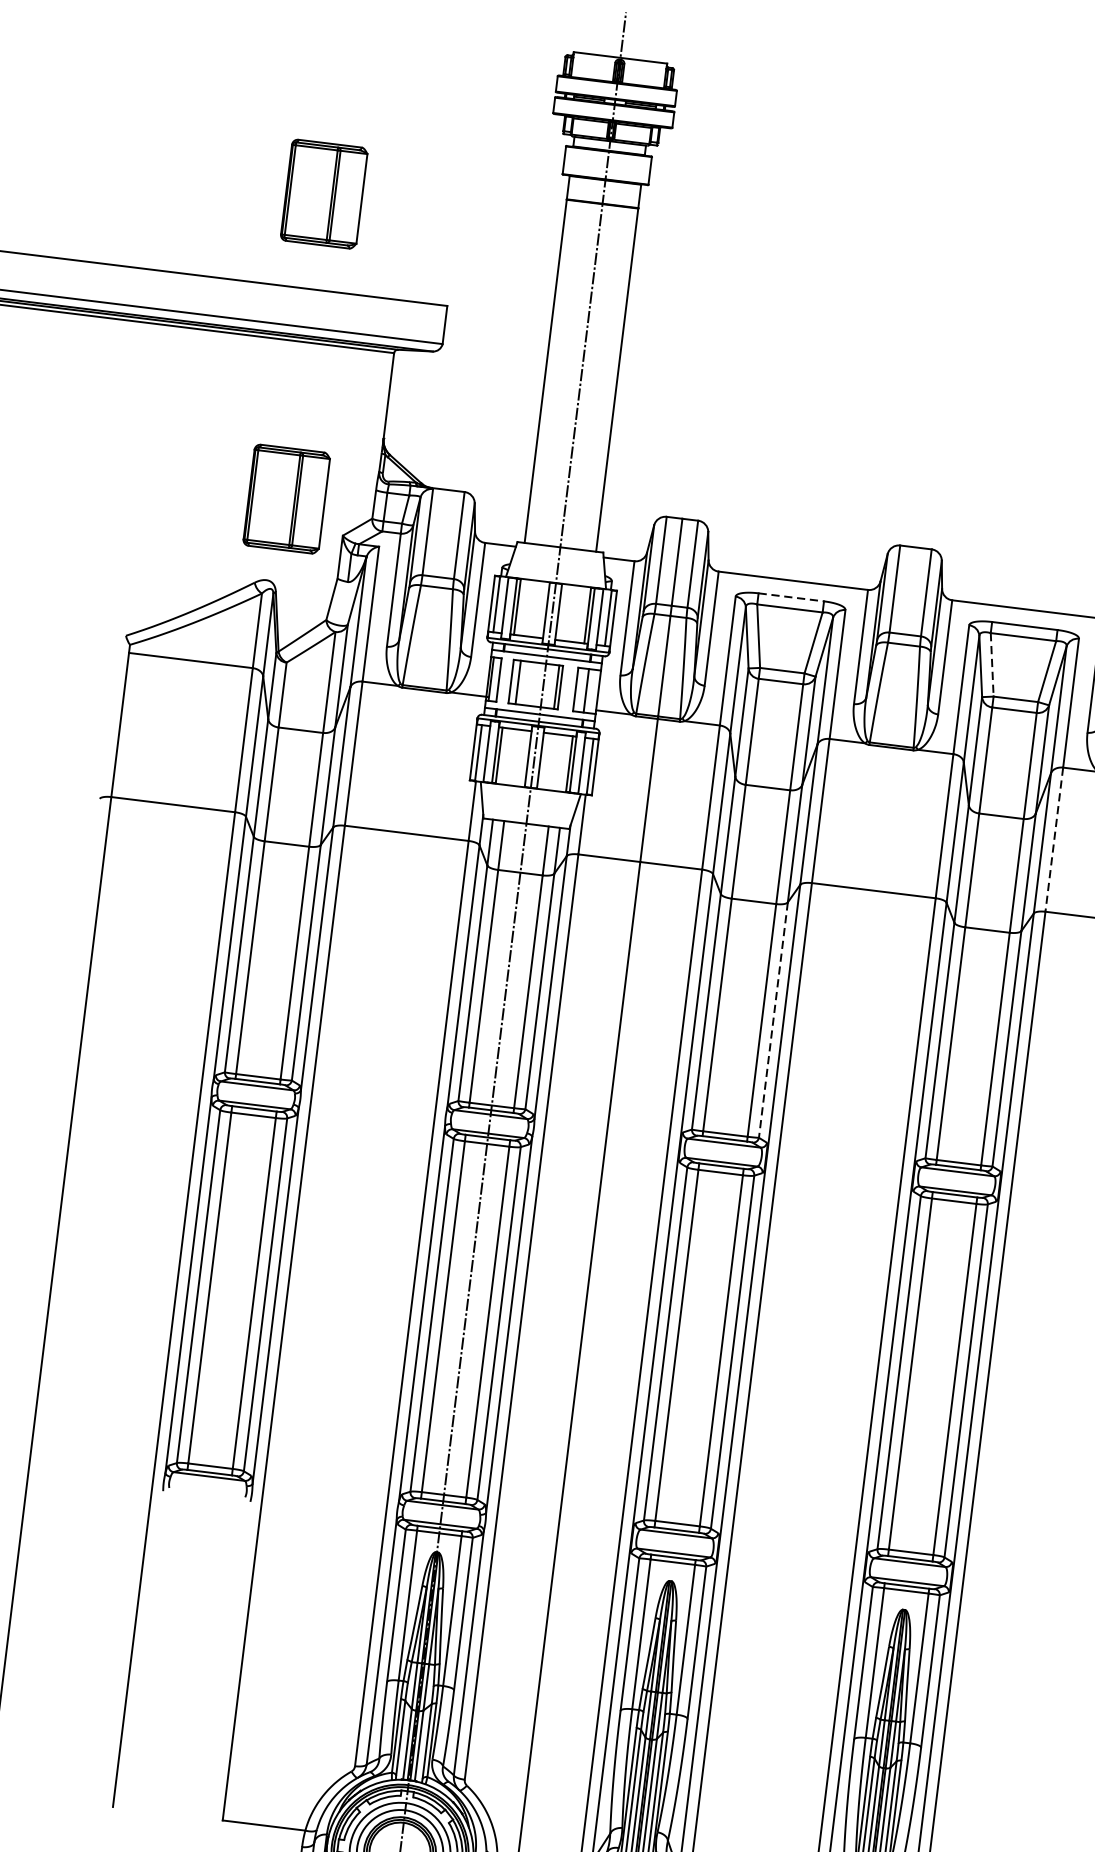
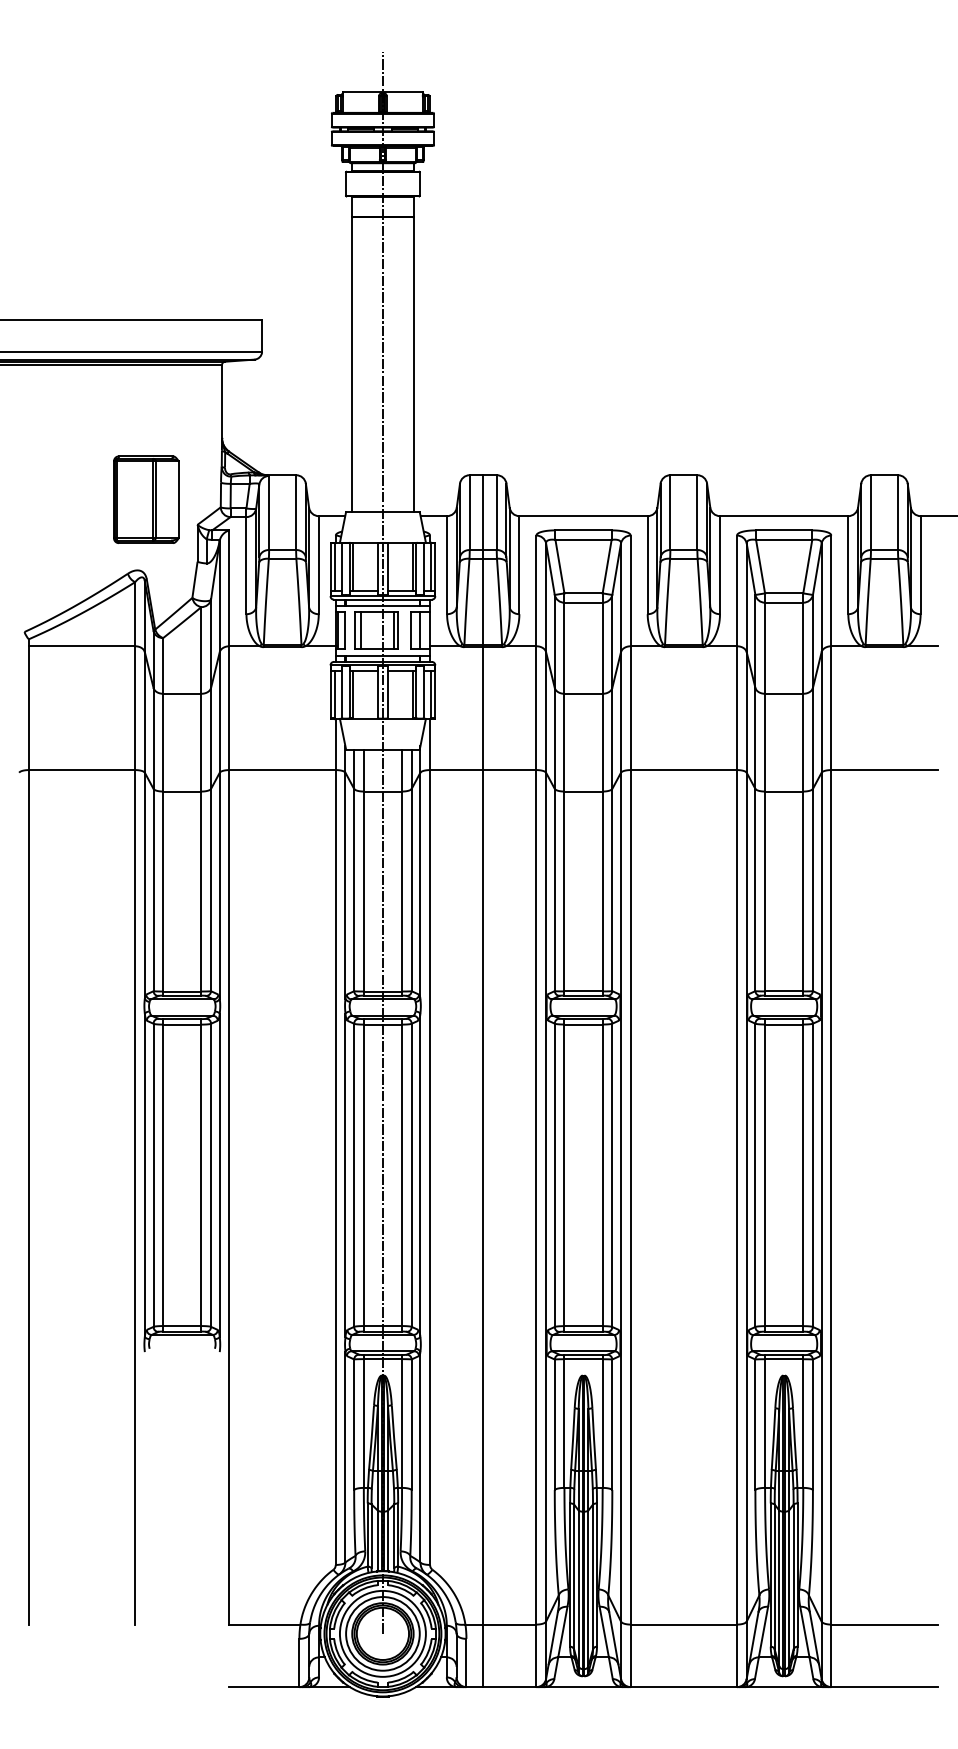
part: (324, 193) -> (146, 237), removed
line: (792, 597) -> (584, 530), dashed -> solid
line: (991, 665) -> (760, 567), dashed -> solid
line: (1054, 840) -> (831, 708), dashed -> solid
line: (773, 1020) -> (612, 890), dashed -> solid

